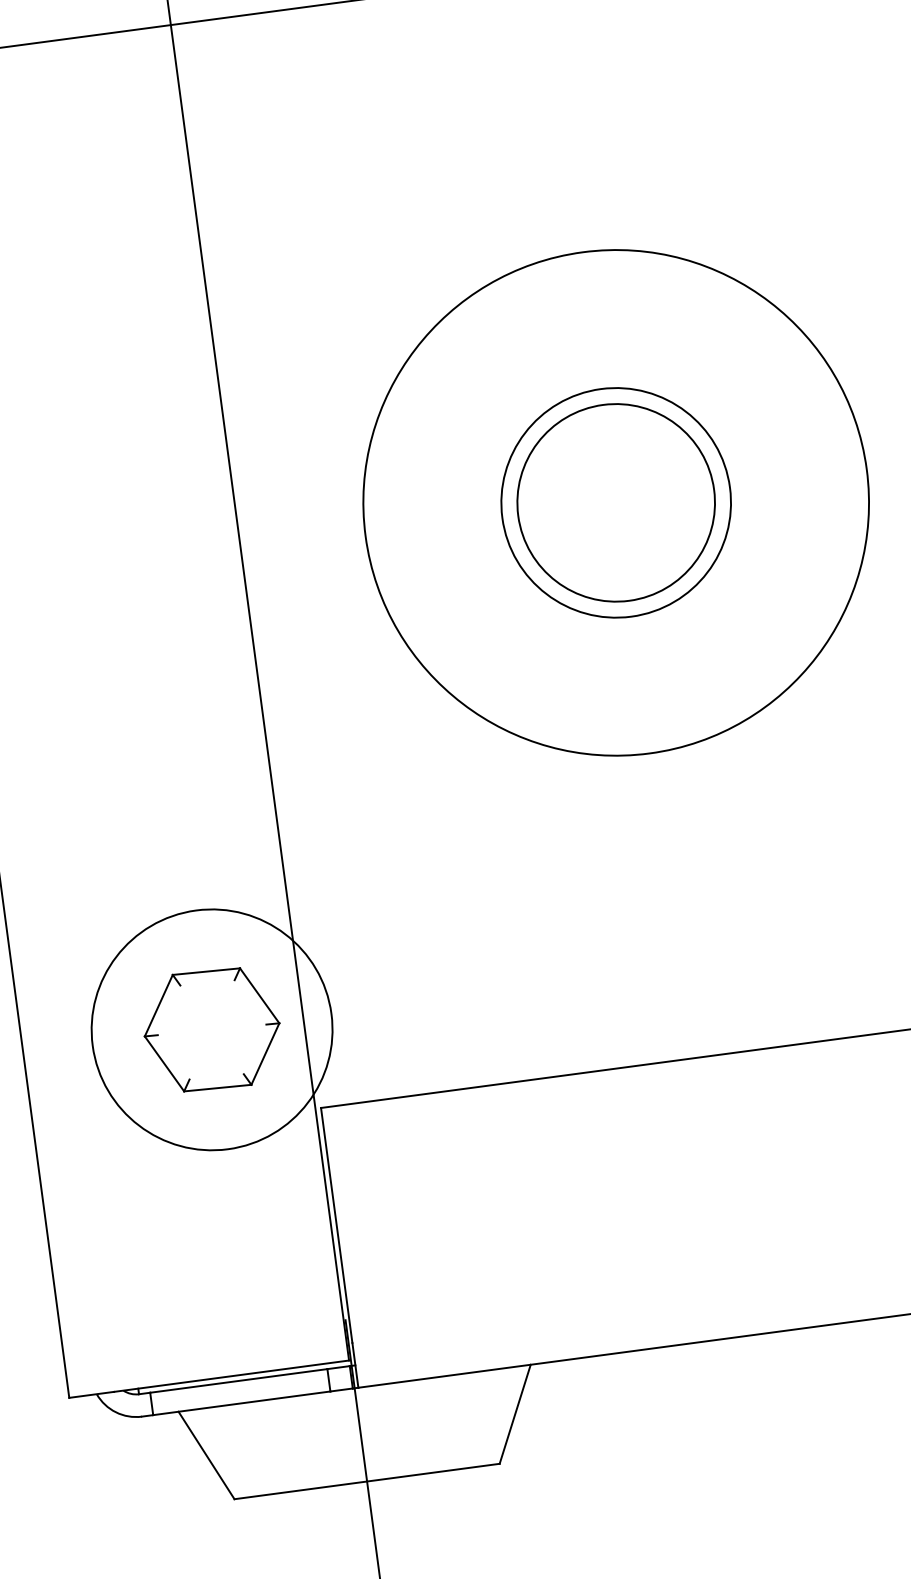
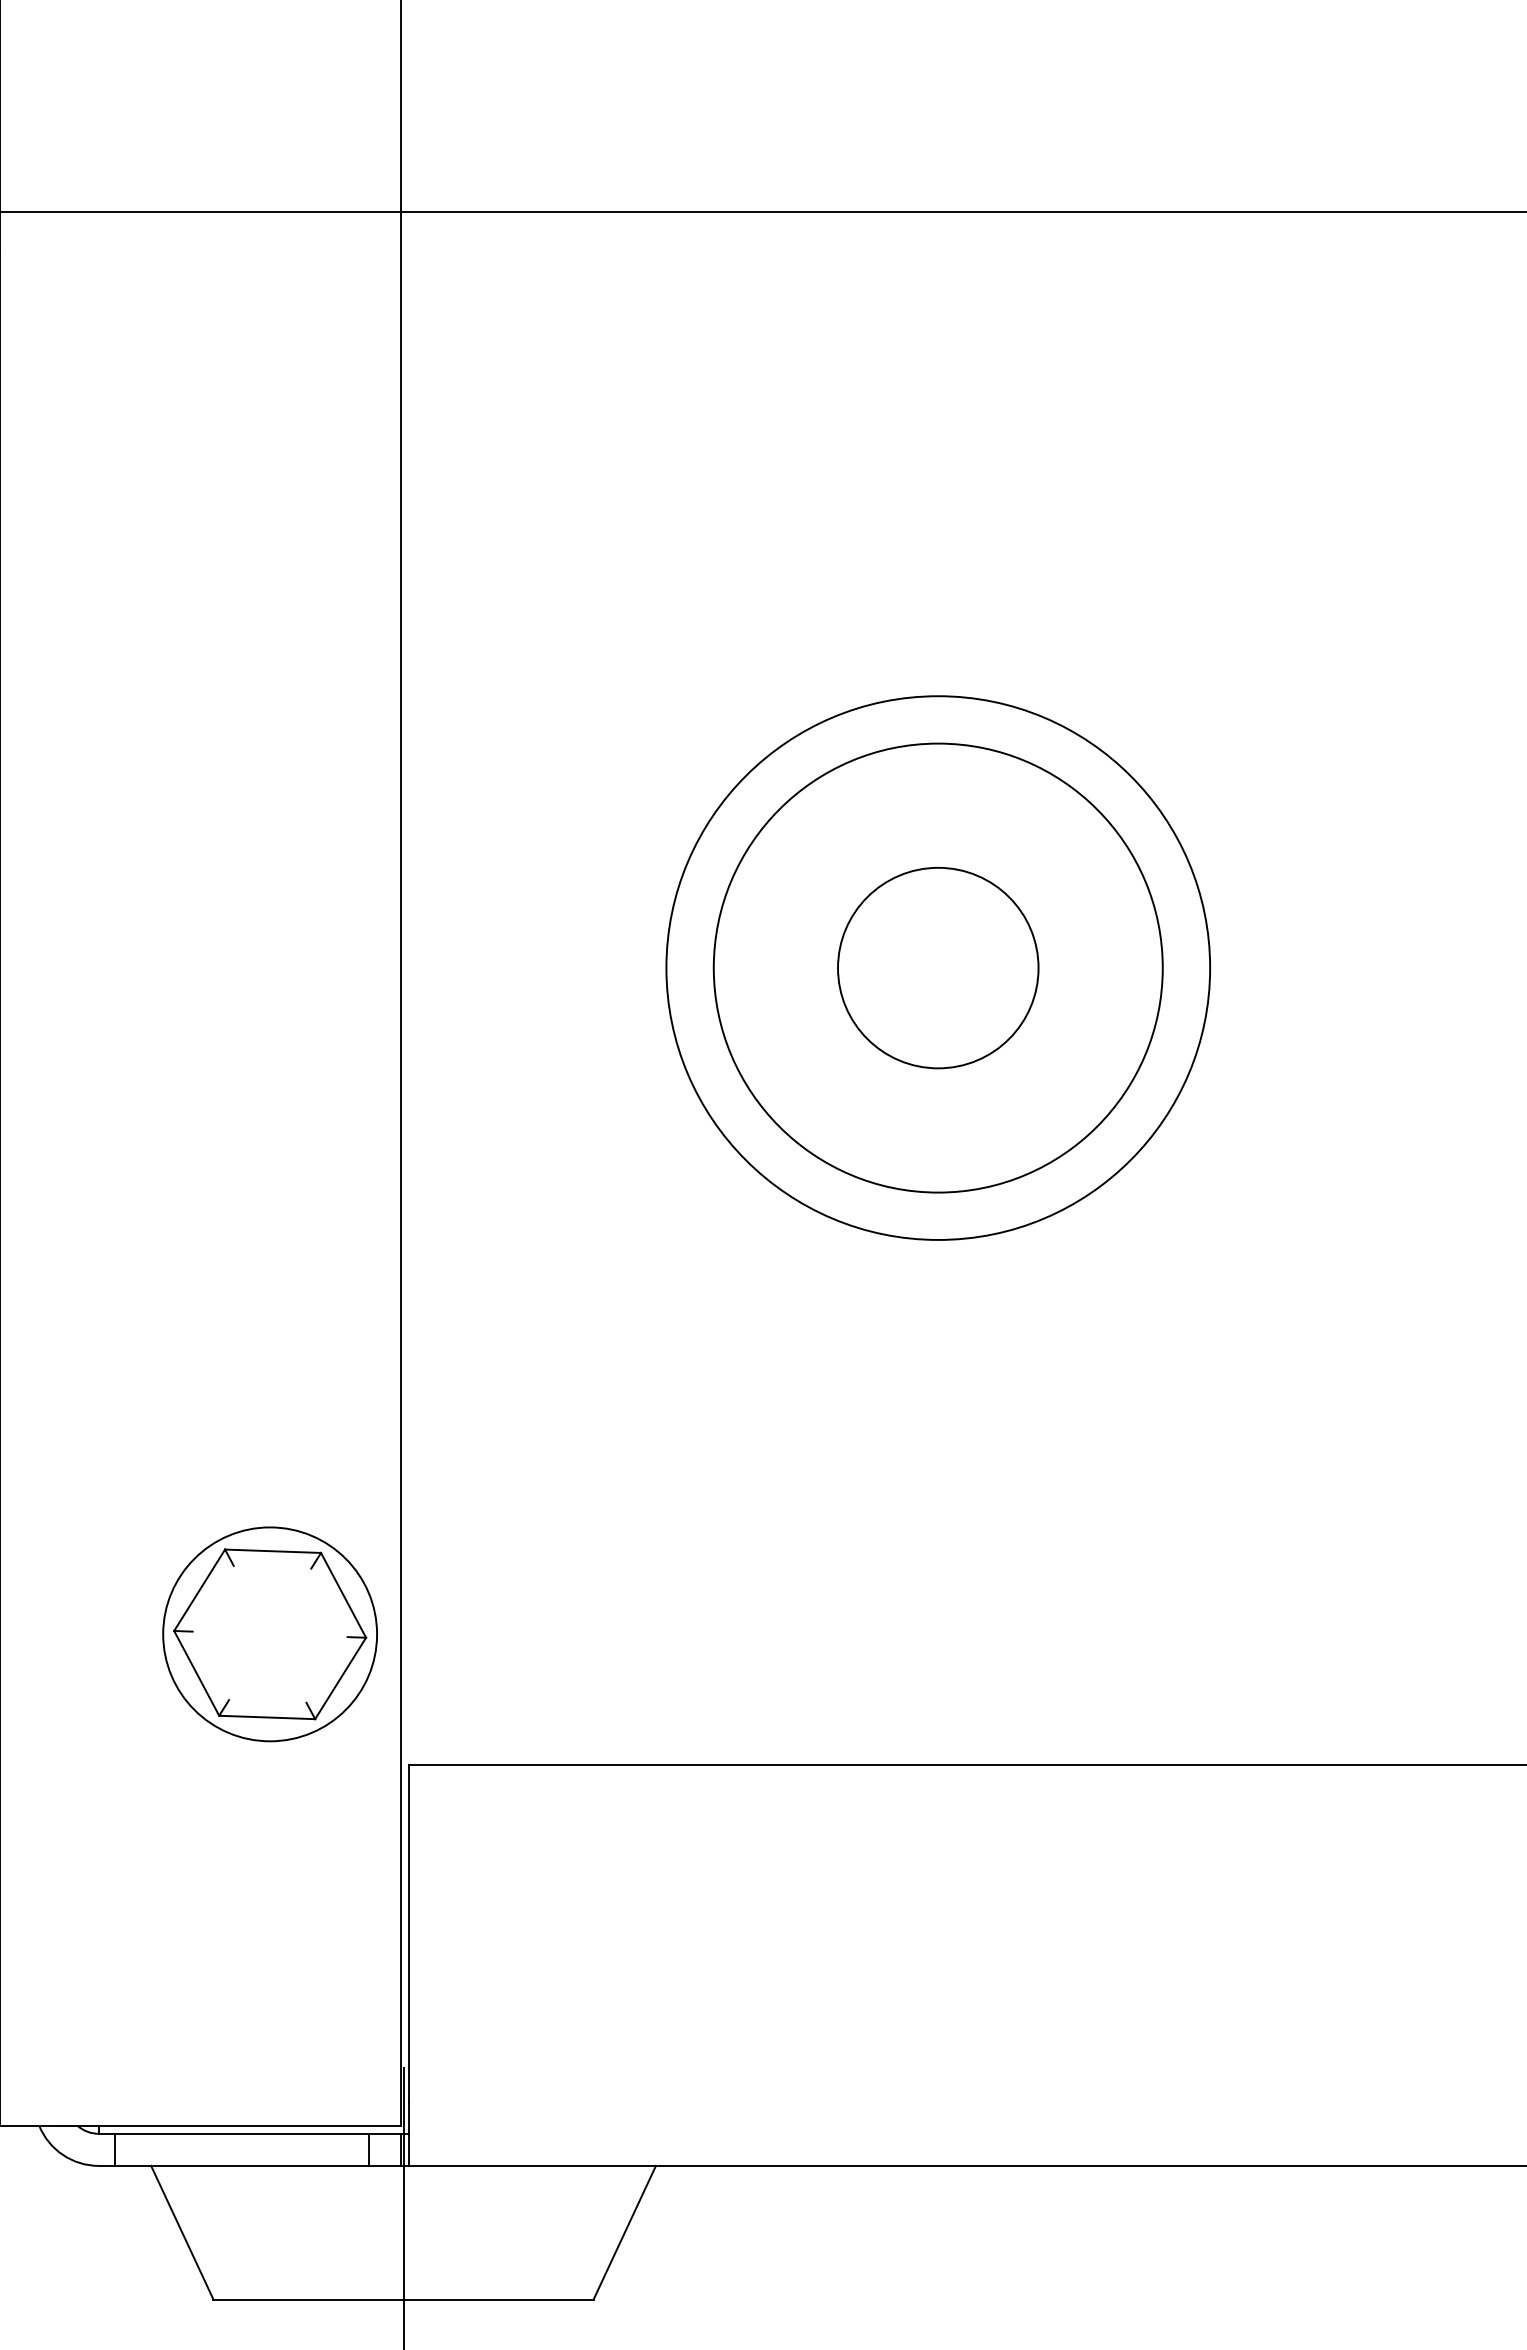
circle: (615, 502) -> (937, 967), size x0.62
circle: (616, 502) -> (938, 967), size x0.71
circle: (616, 502) -> (938, 967), size x1.67
circle: (212, 1029) -> (270, 1634), size x0.62

